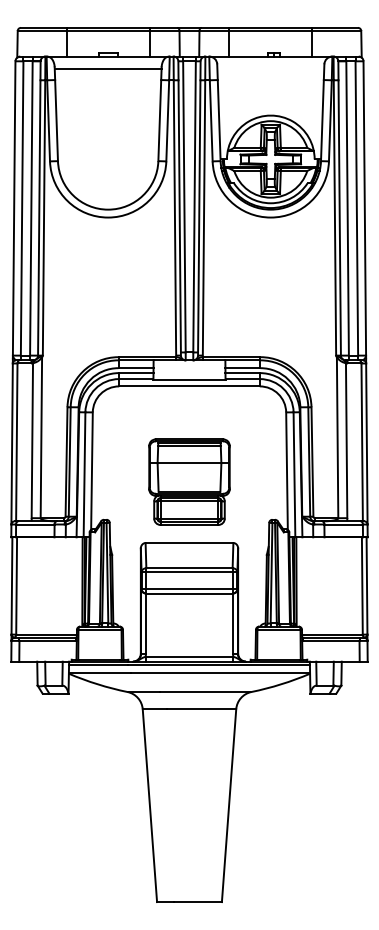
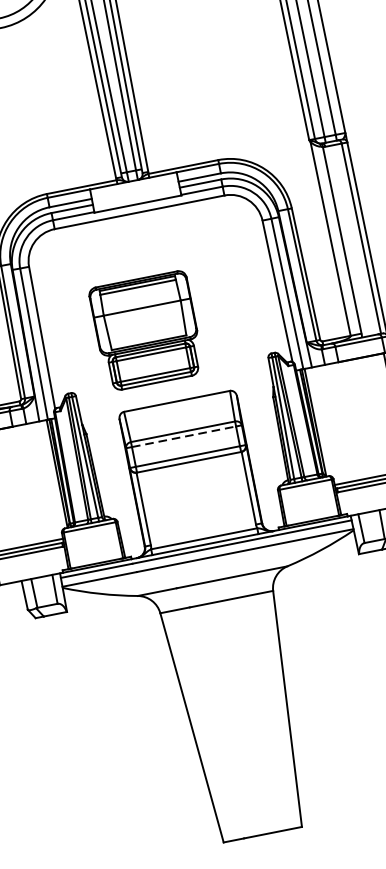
part: (189, 481) -> (146, 330), moved
line: (189, 572) -> (184, 436), solid -> dashed

